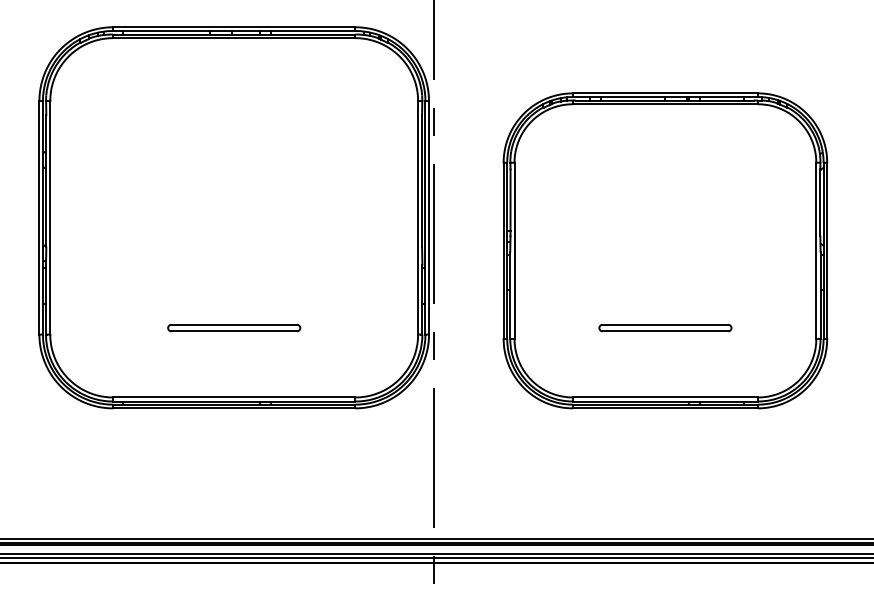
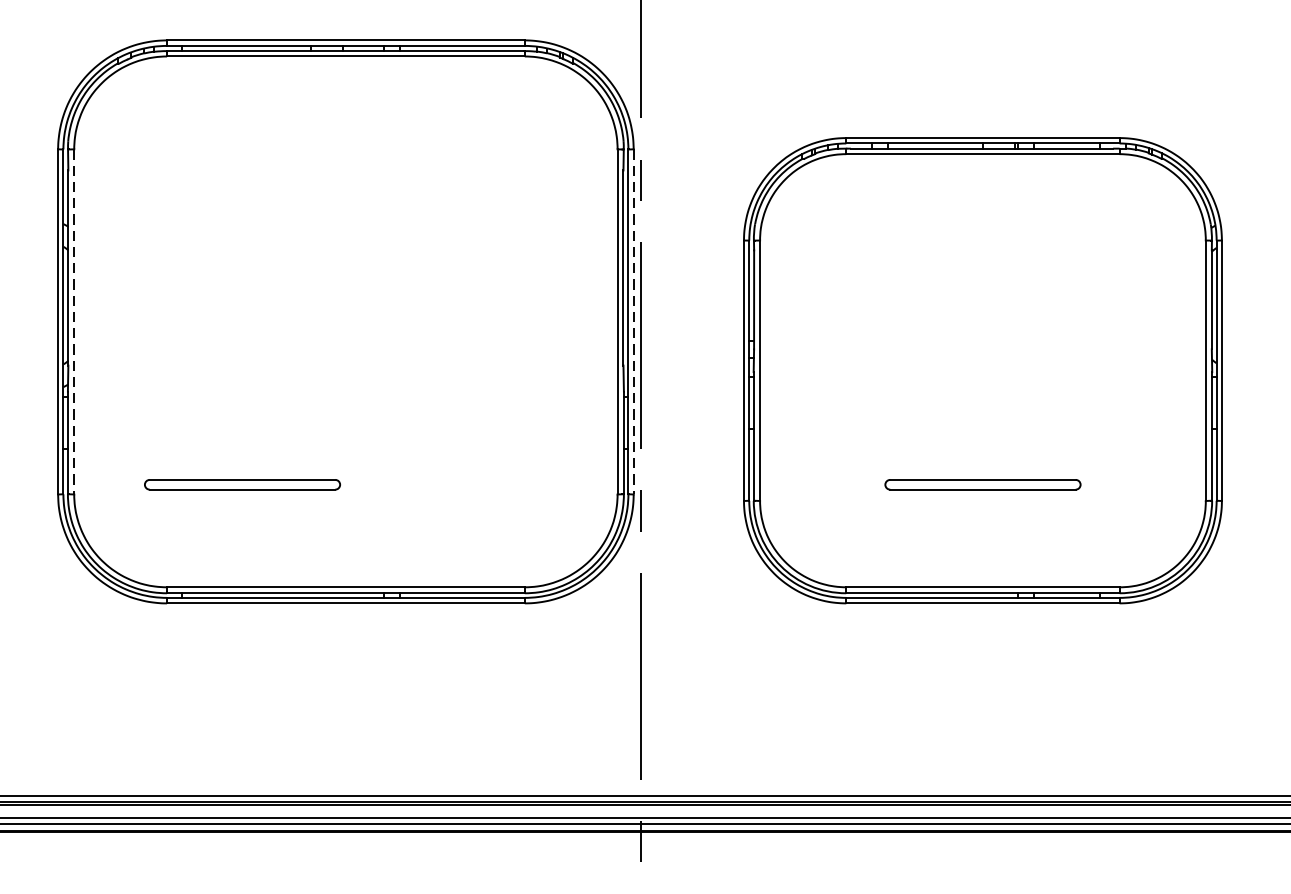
line: (50, 217) -> (74, 321), solid -> dashed
line: (429, 217) -> (634, 321), solid -> dashed
part: (234, 327) -> (242, 483), moved

